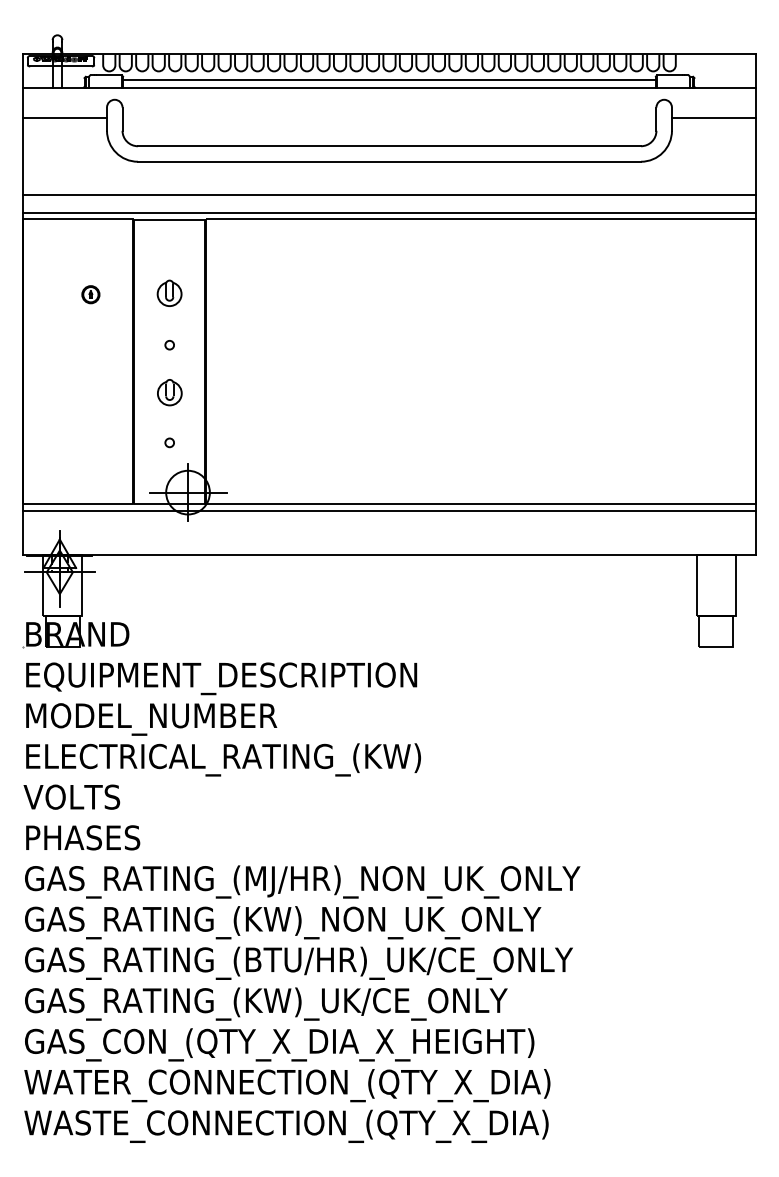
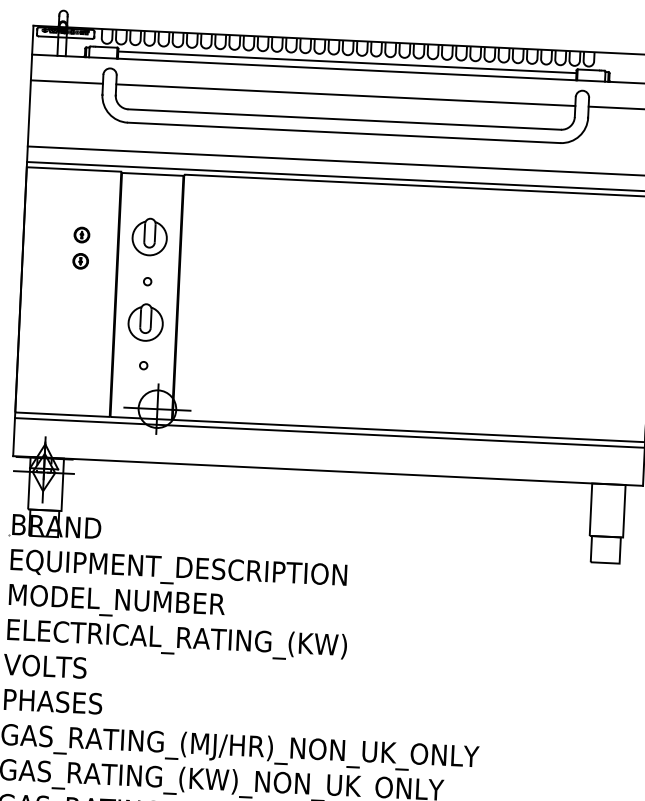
line: (389, 117) -> (345, 94), added
part: (169, 293) -> (149, 237), size x1.67
part: (90, 324) -> (80, 260), added
part: (169, 392) -> (145, 322), size x1.67

